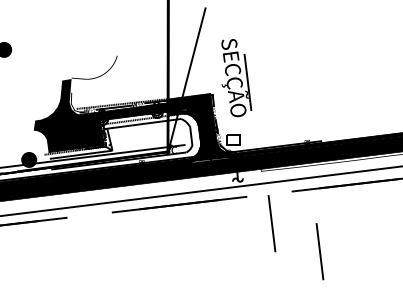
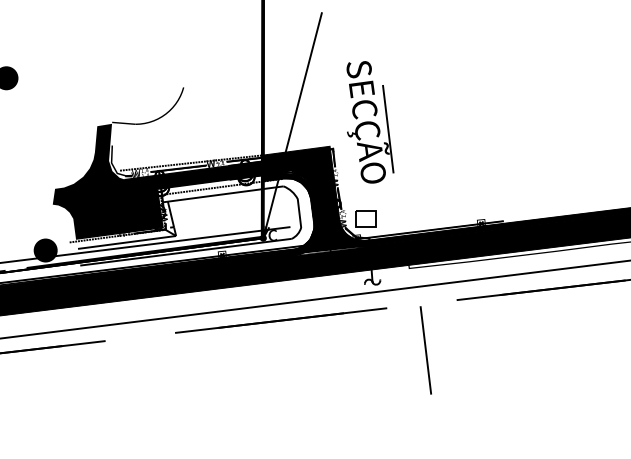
line: (319, 251) -> (500, 393), removed

